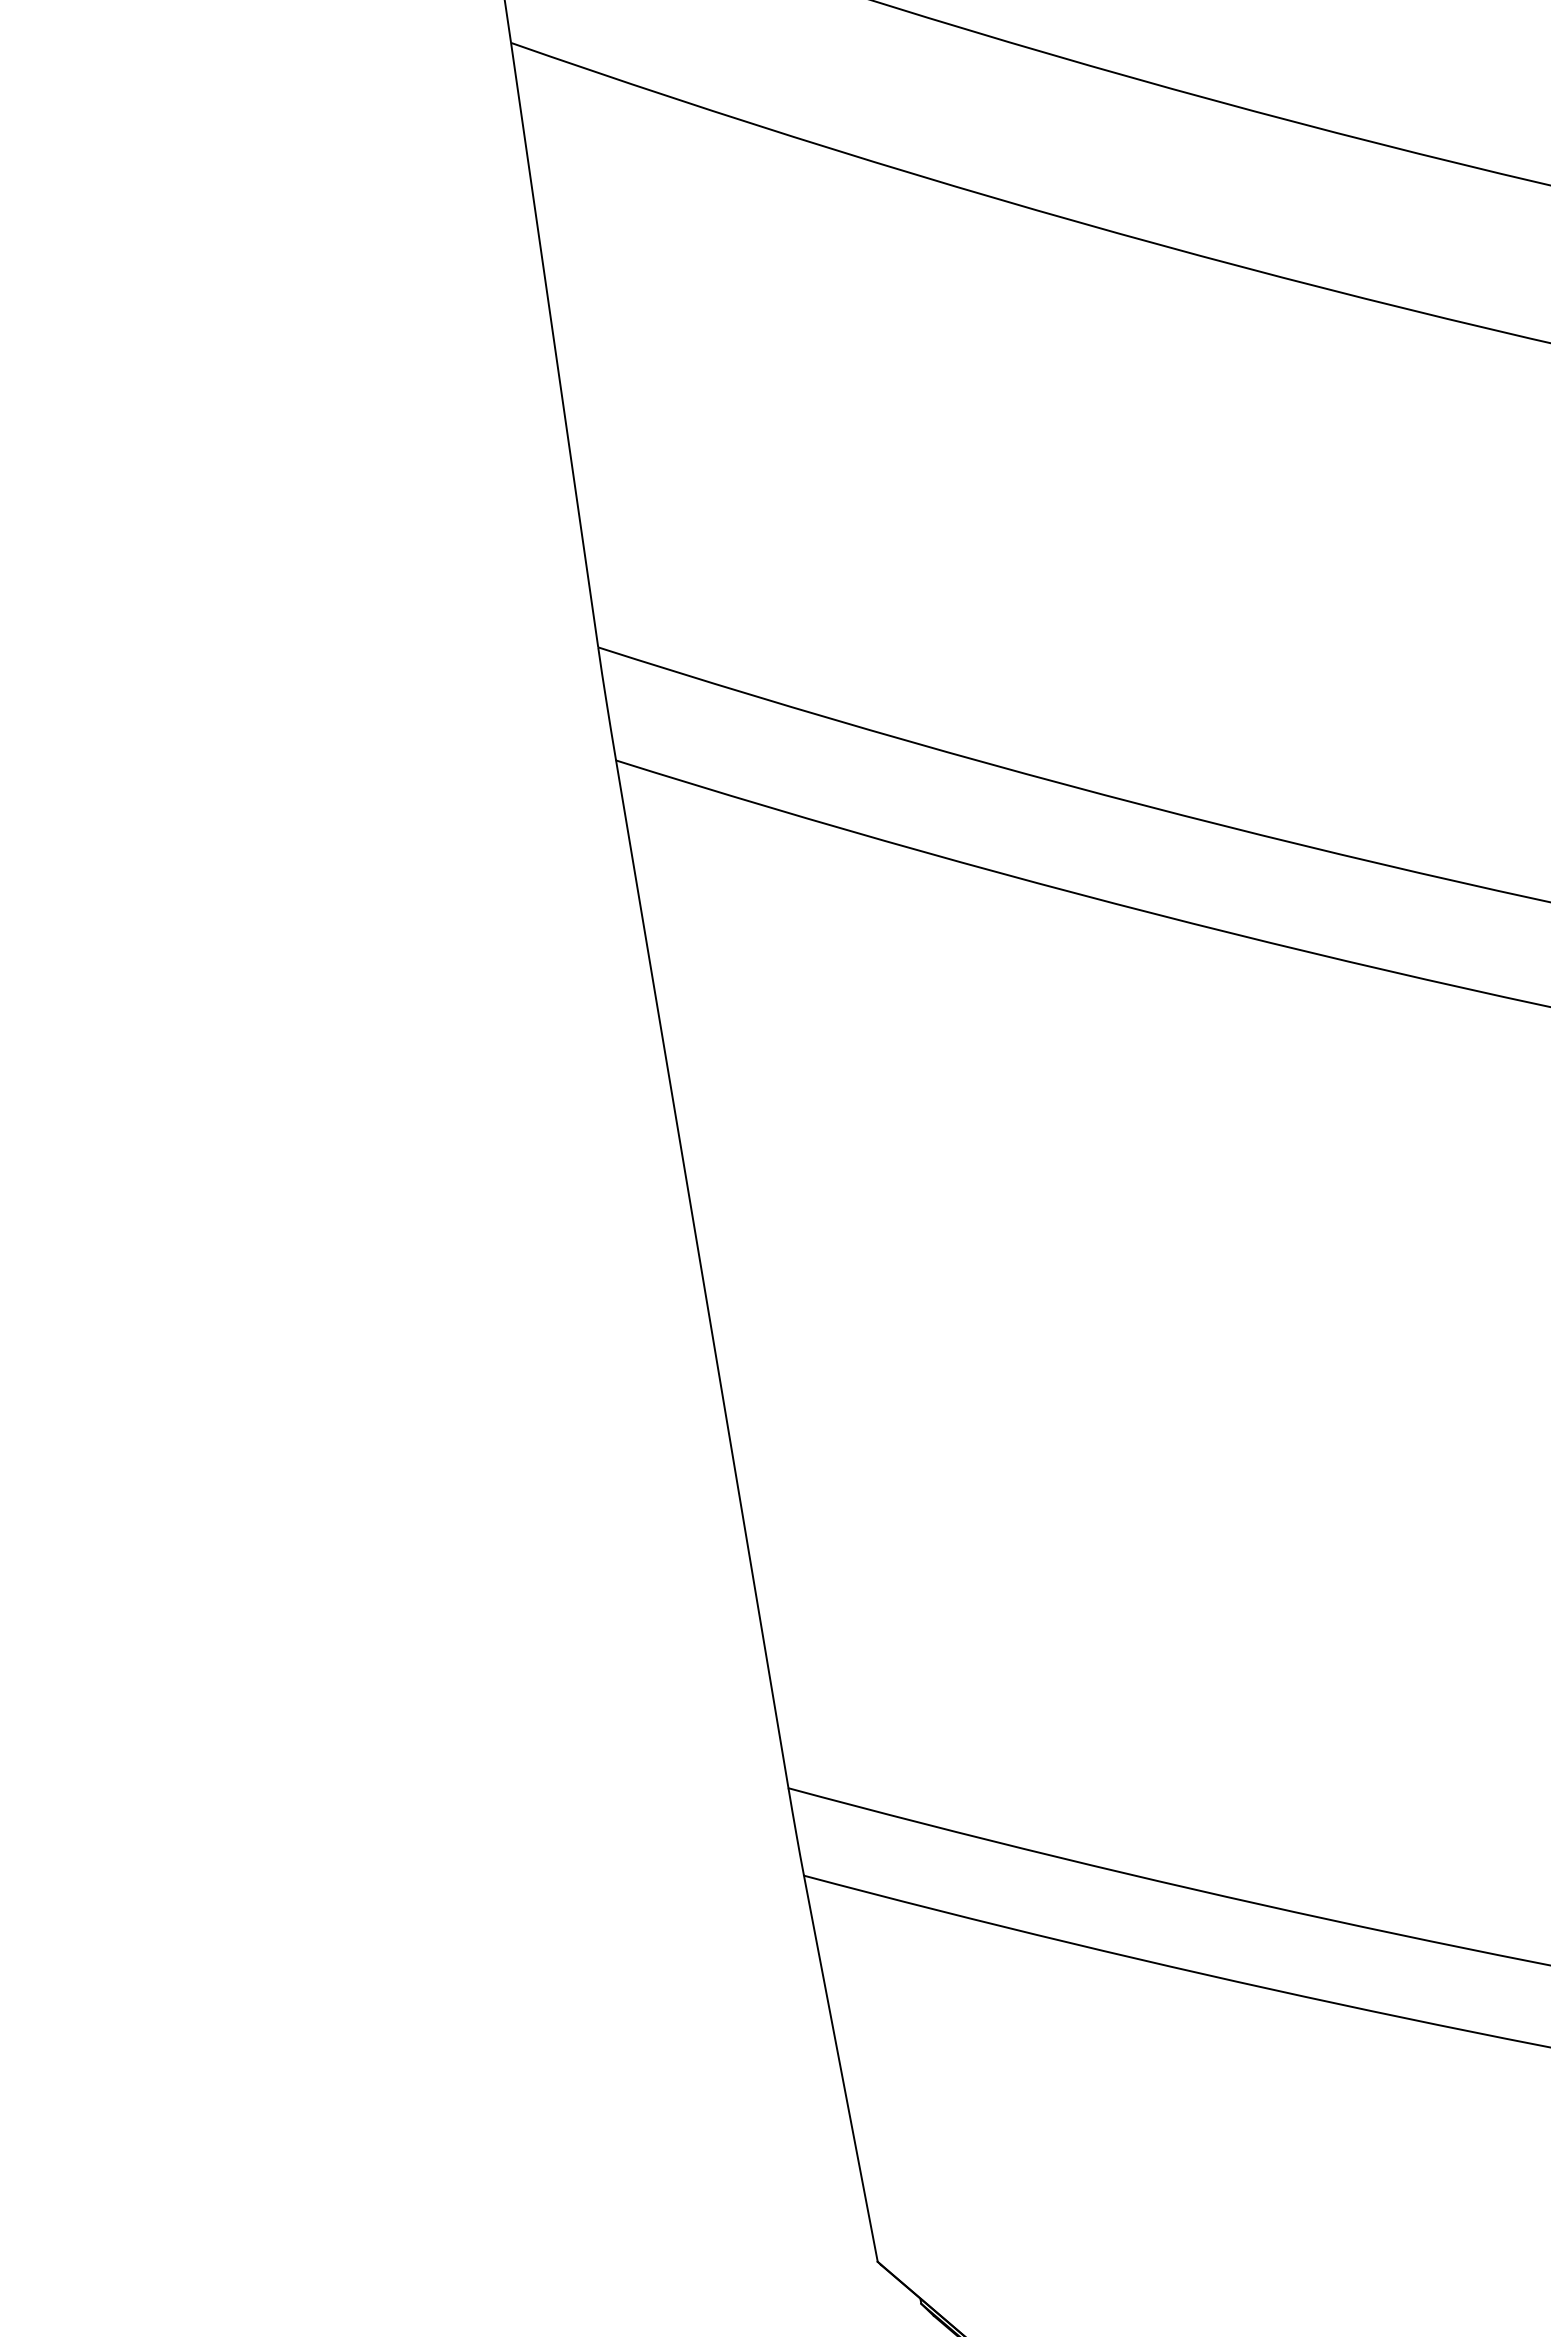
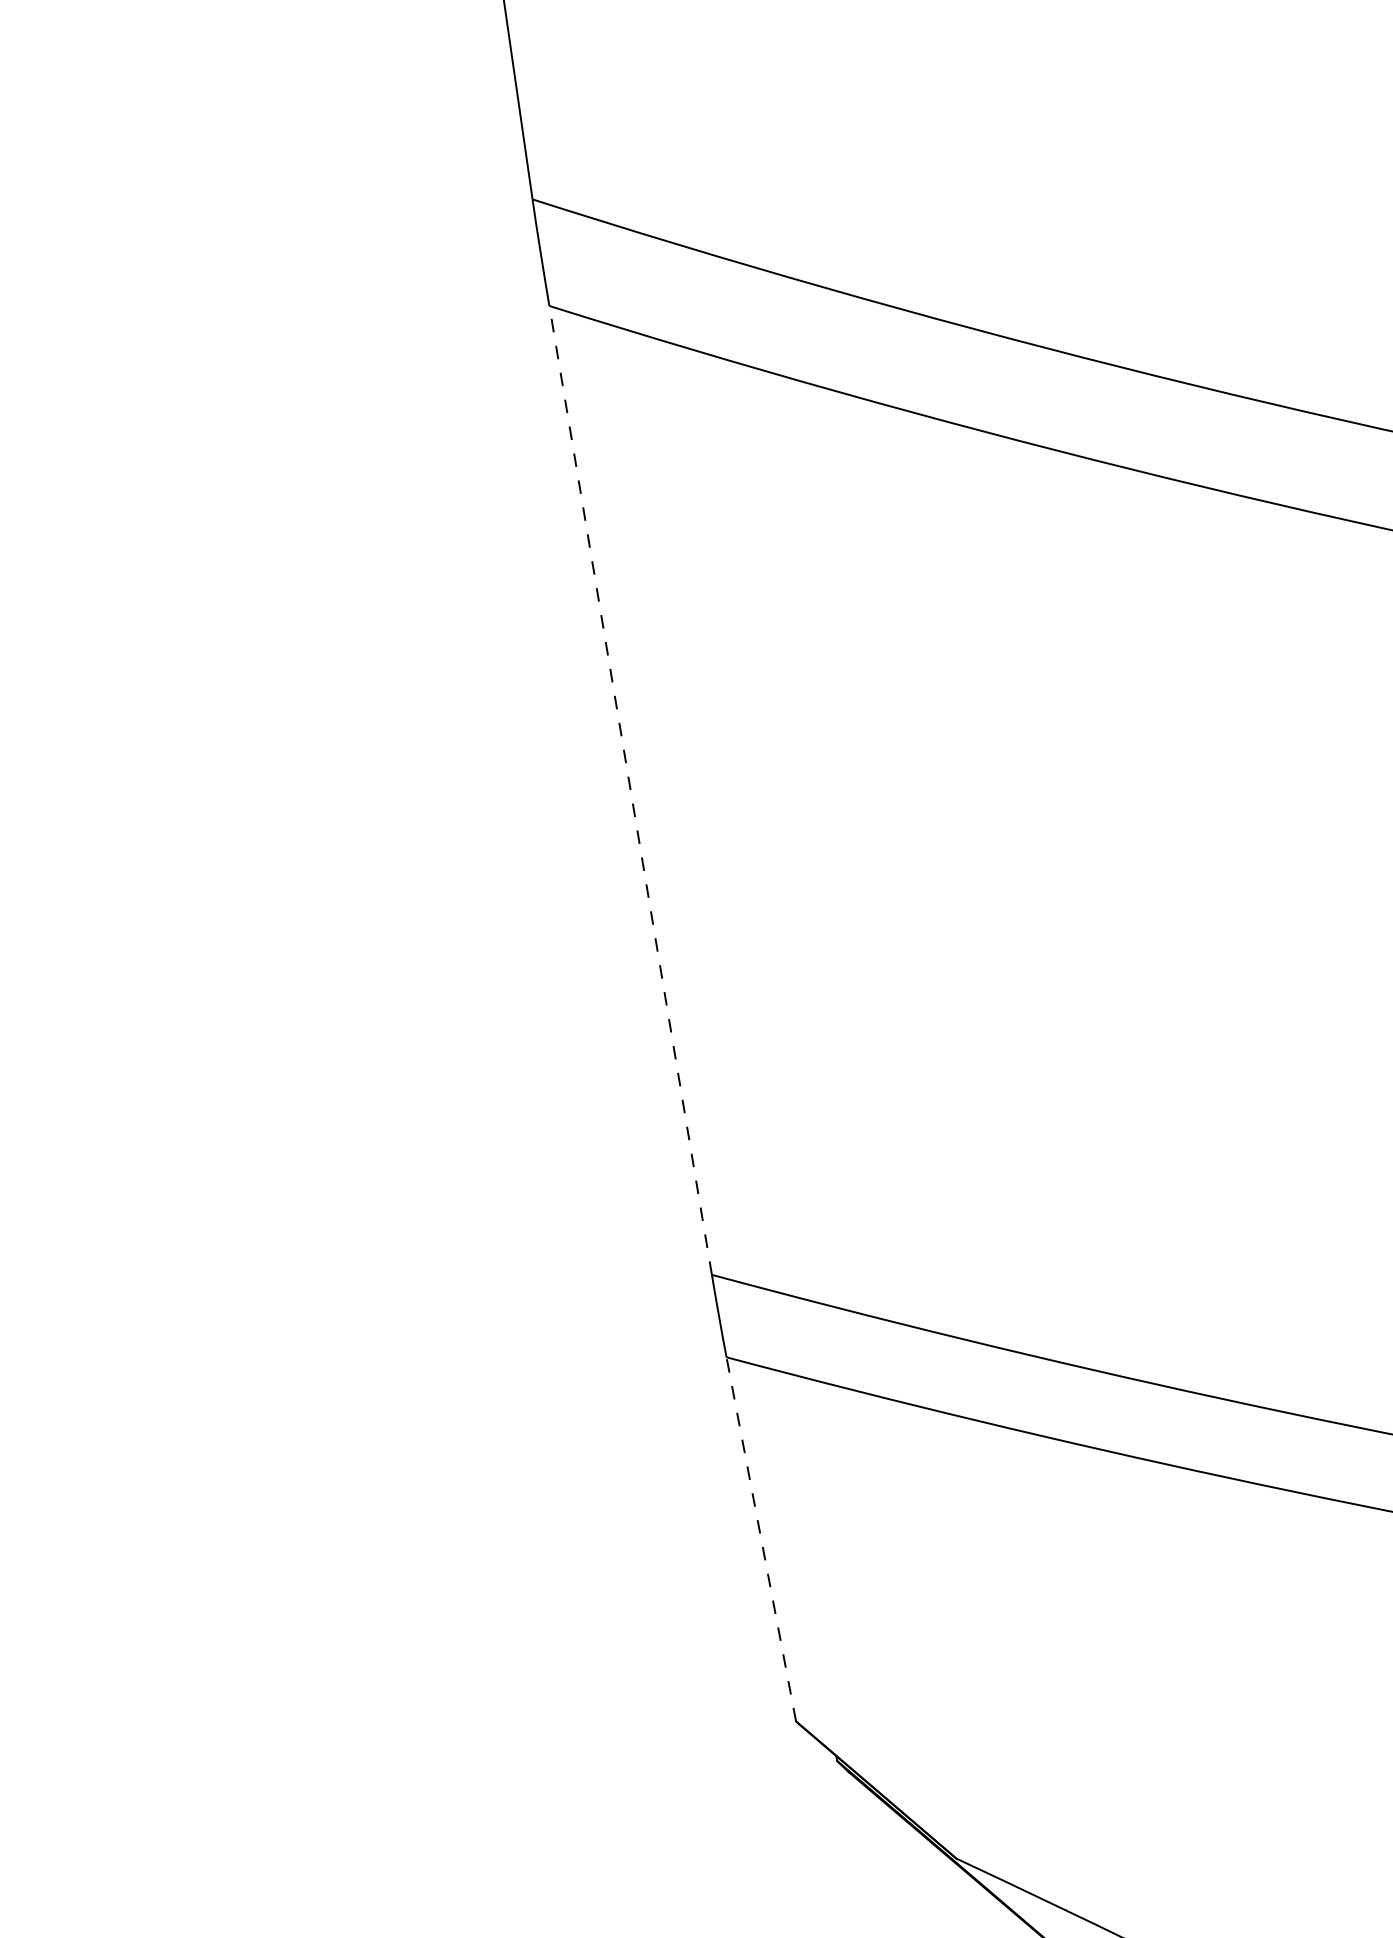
line: (702, 1273) -> (630, 789), solid -> dashed
line: (840, 2068) -> (760, 1539), solid -> dashed

